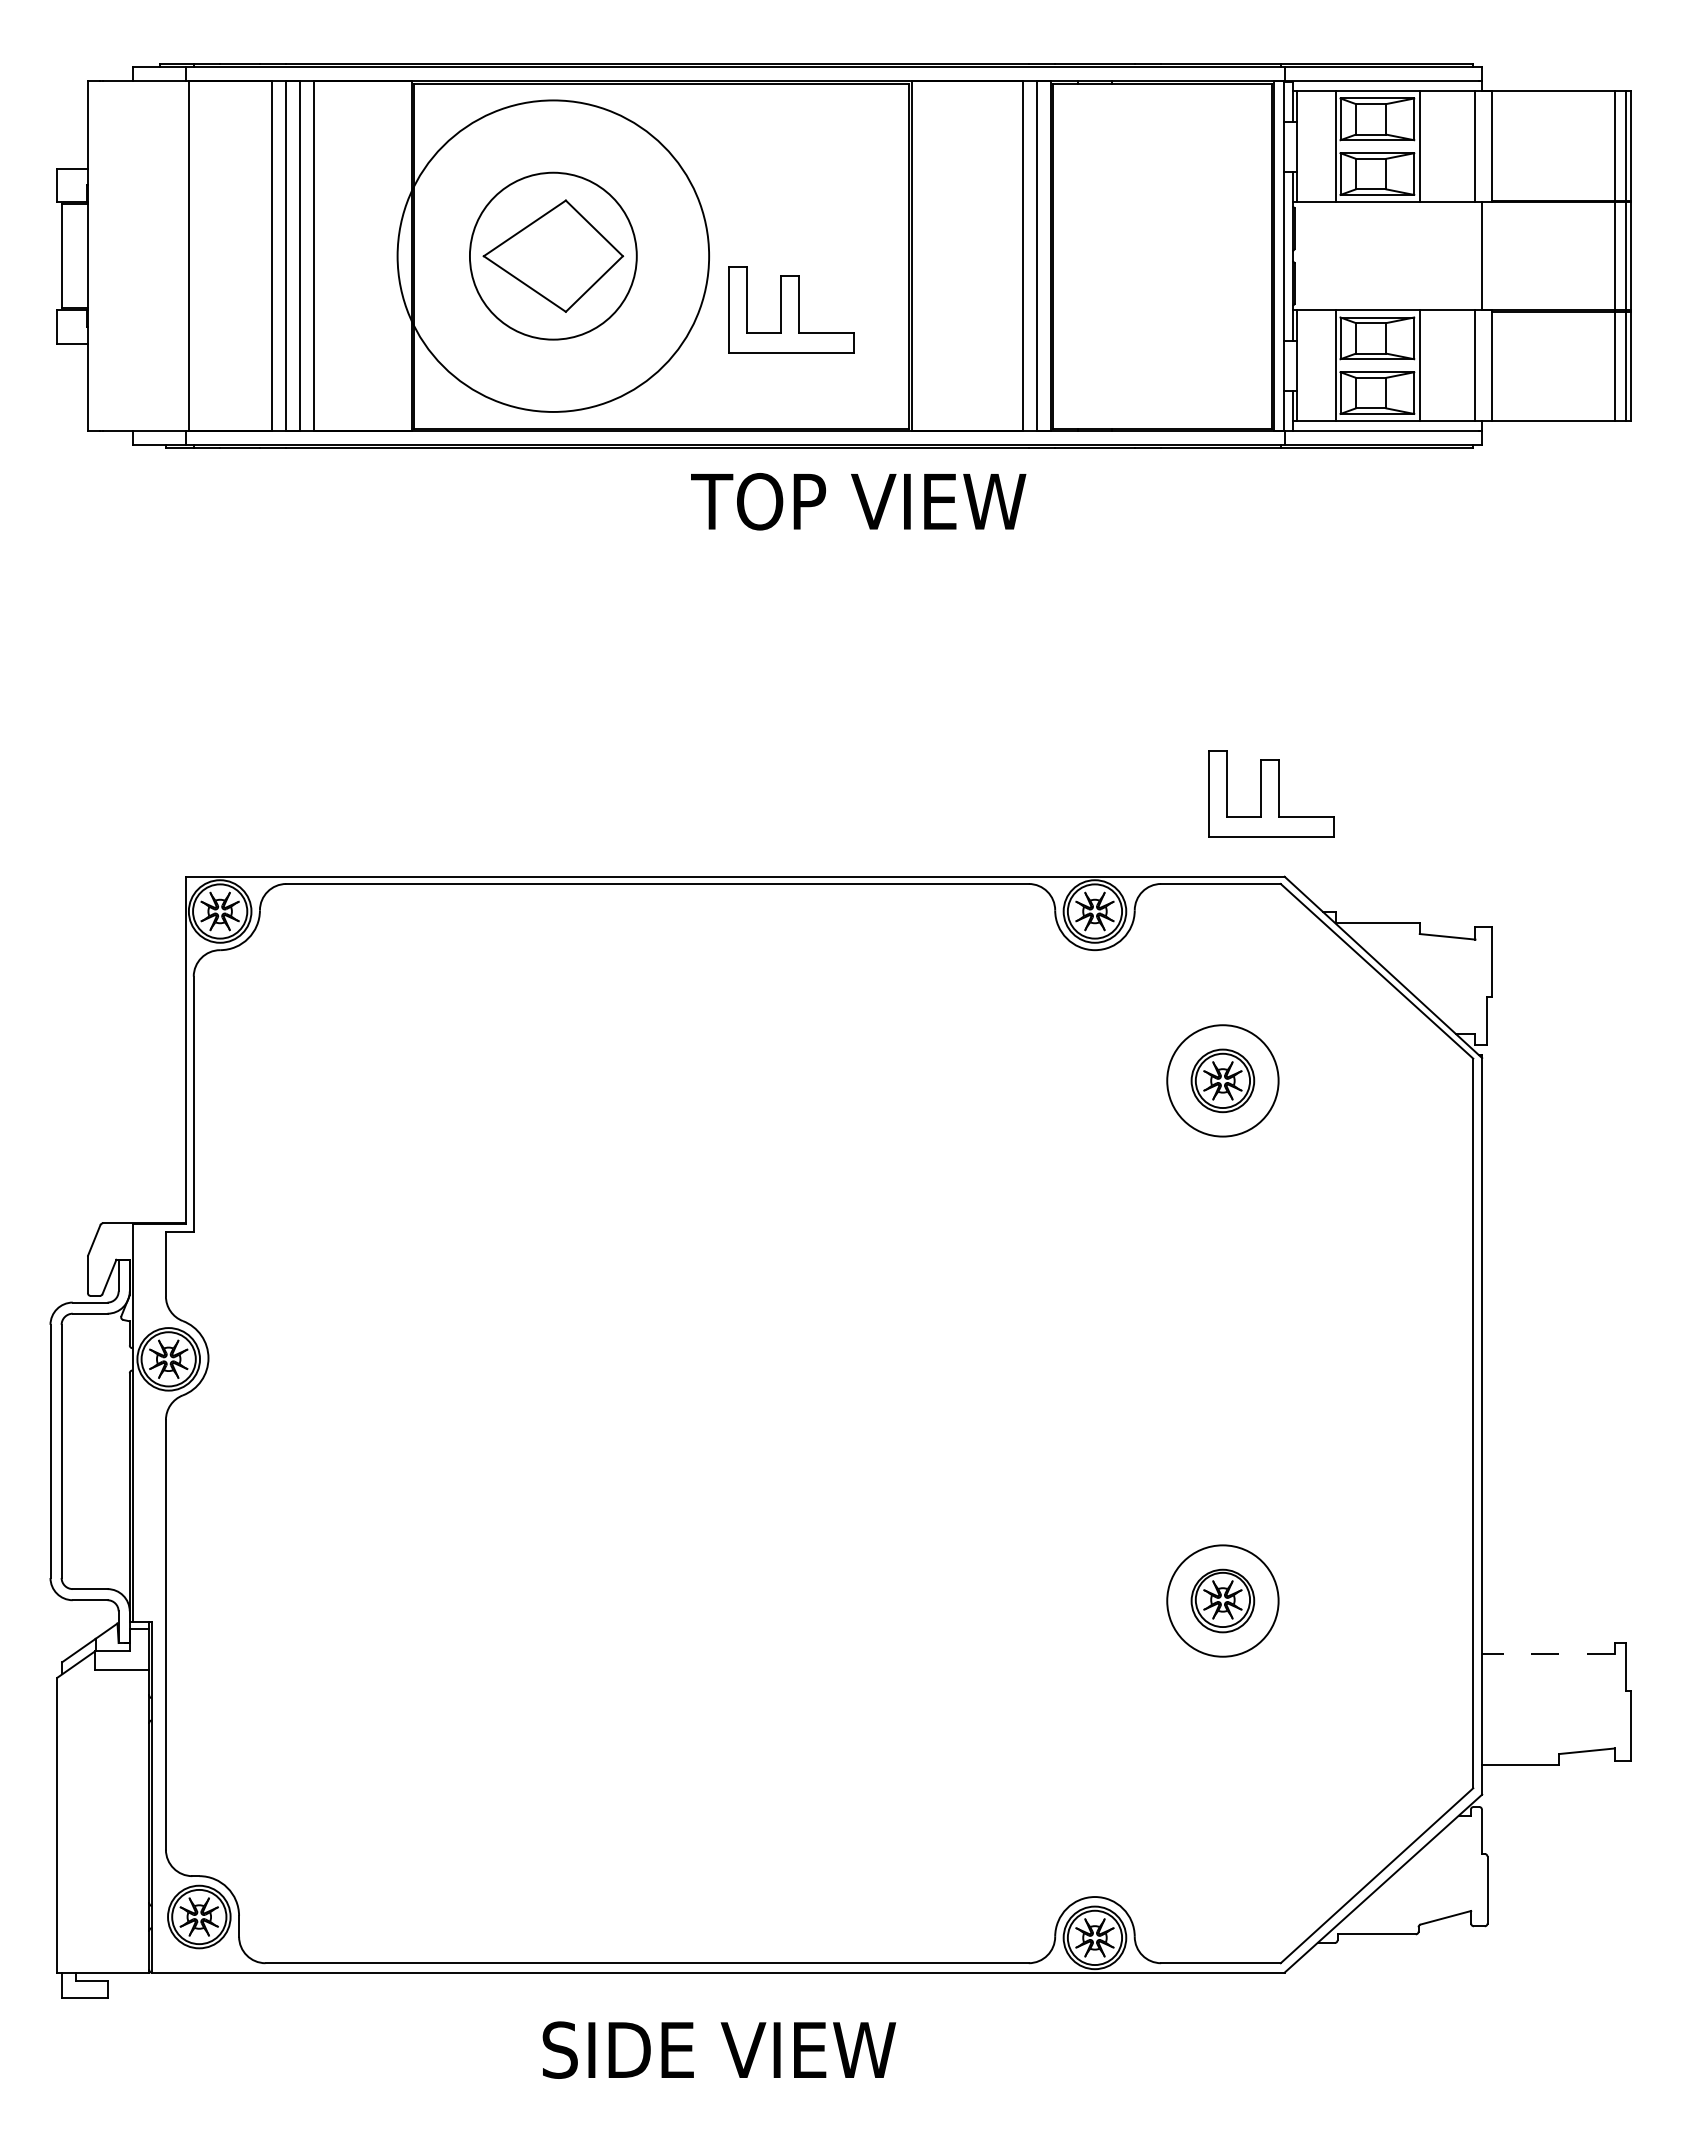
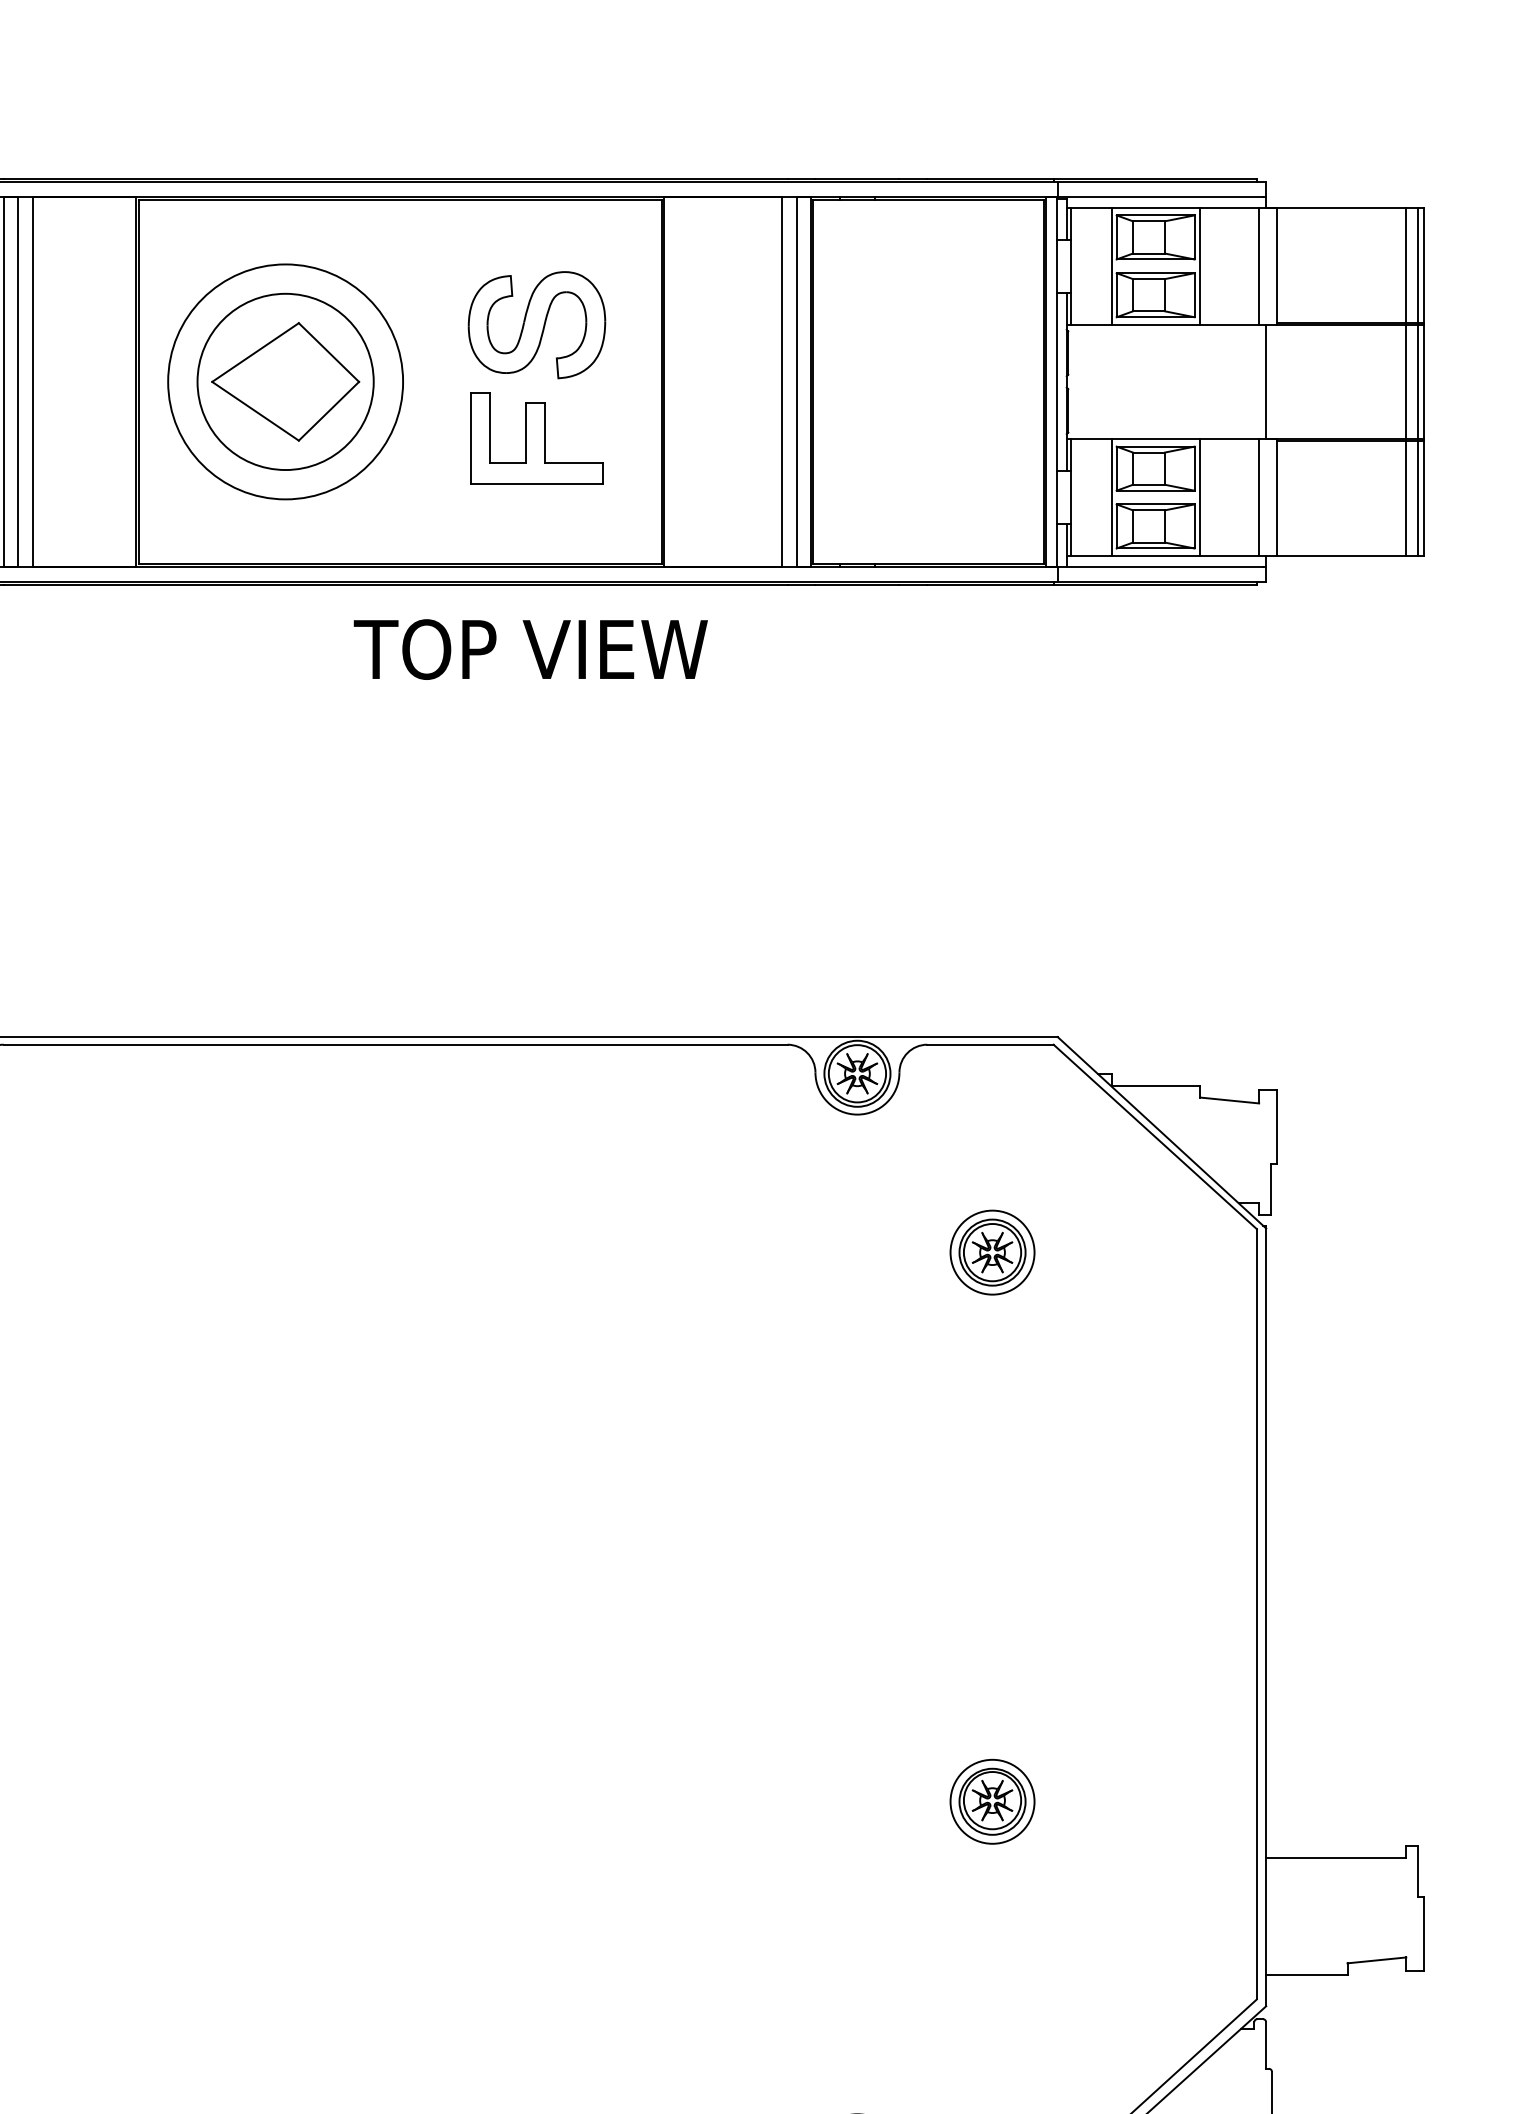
part: (791, 202) -> (537, 325), added
circle: (553, 255) -> (285, 381), size x0.71
text: (858, 501) -> (530, 649), moved
part: (1271, 793) -> (1043, 949), removed
circle: (1222, 1080) -> (992, 1252), size x0.71
circle: (1222, 1600) -> (992, 1801), size x0.71
line: (1547, 1653) -> (1335, 1857), dashed -> solid

